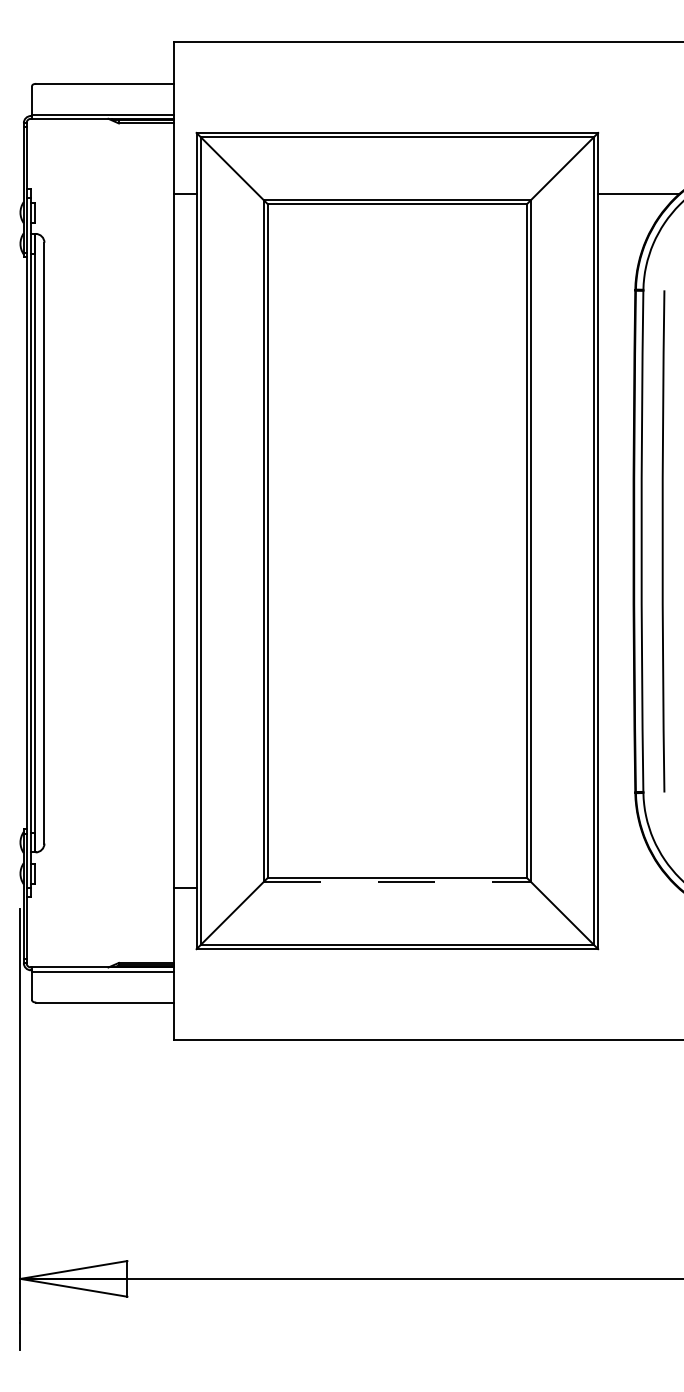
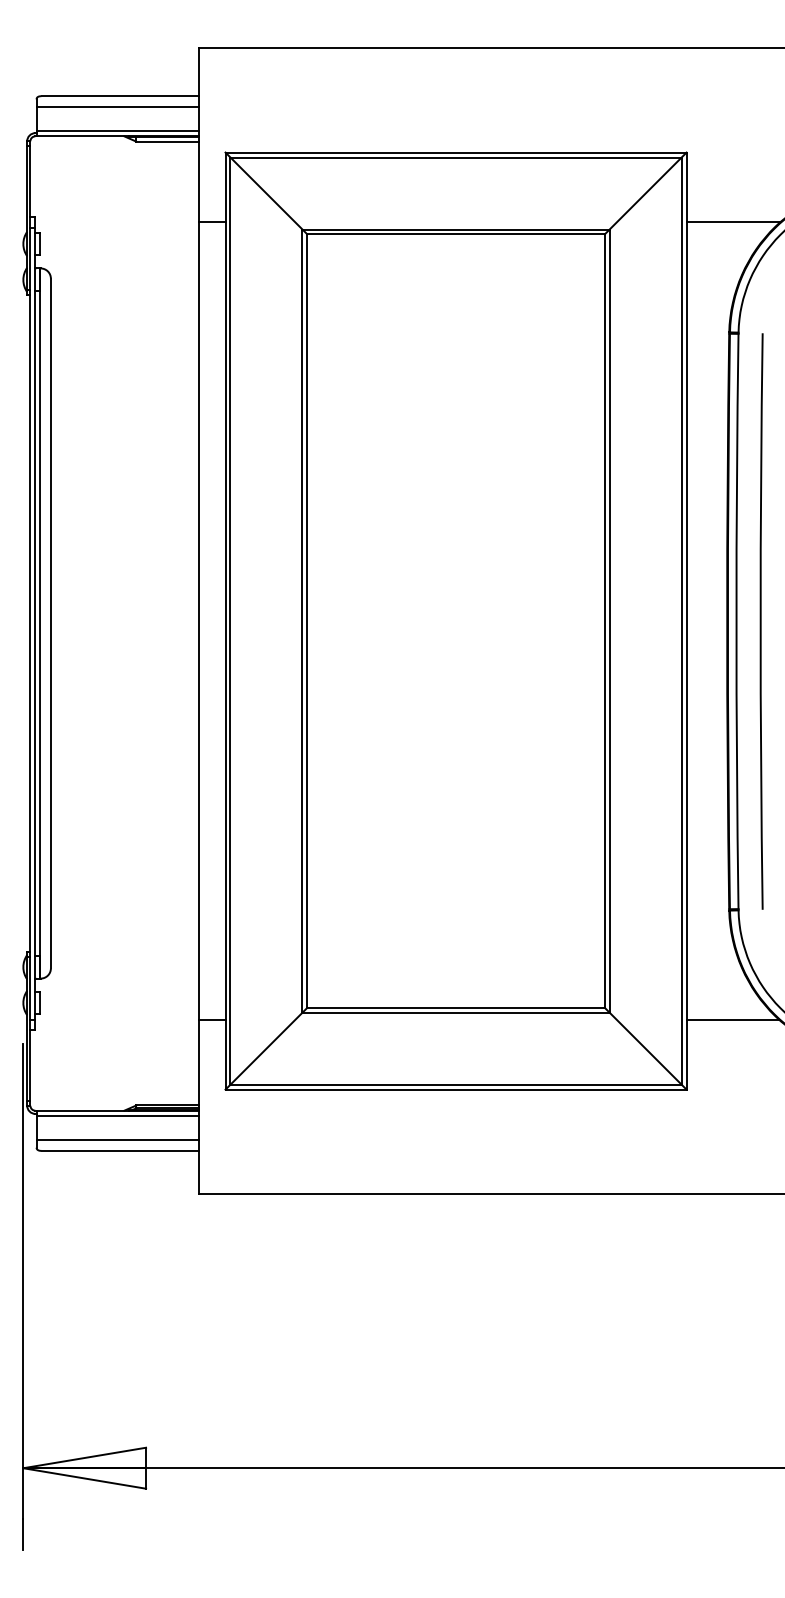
line: (102, 92) -> (117, 106), added
line: (397, 881) -> (456, 1012), dashed -> solid
line: (638, 888) -> (732, 1019), added
line: (102, 993) -> (117, 1140), added

